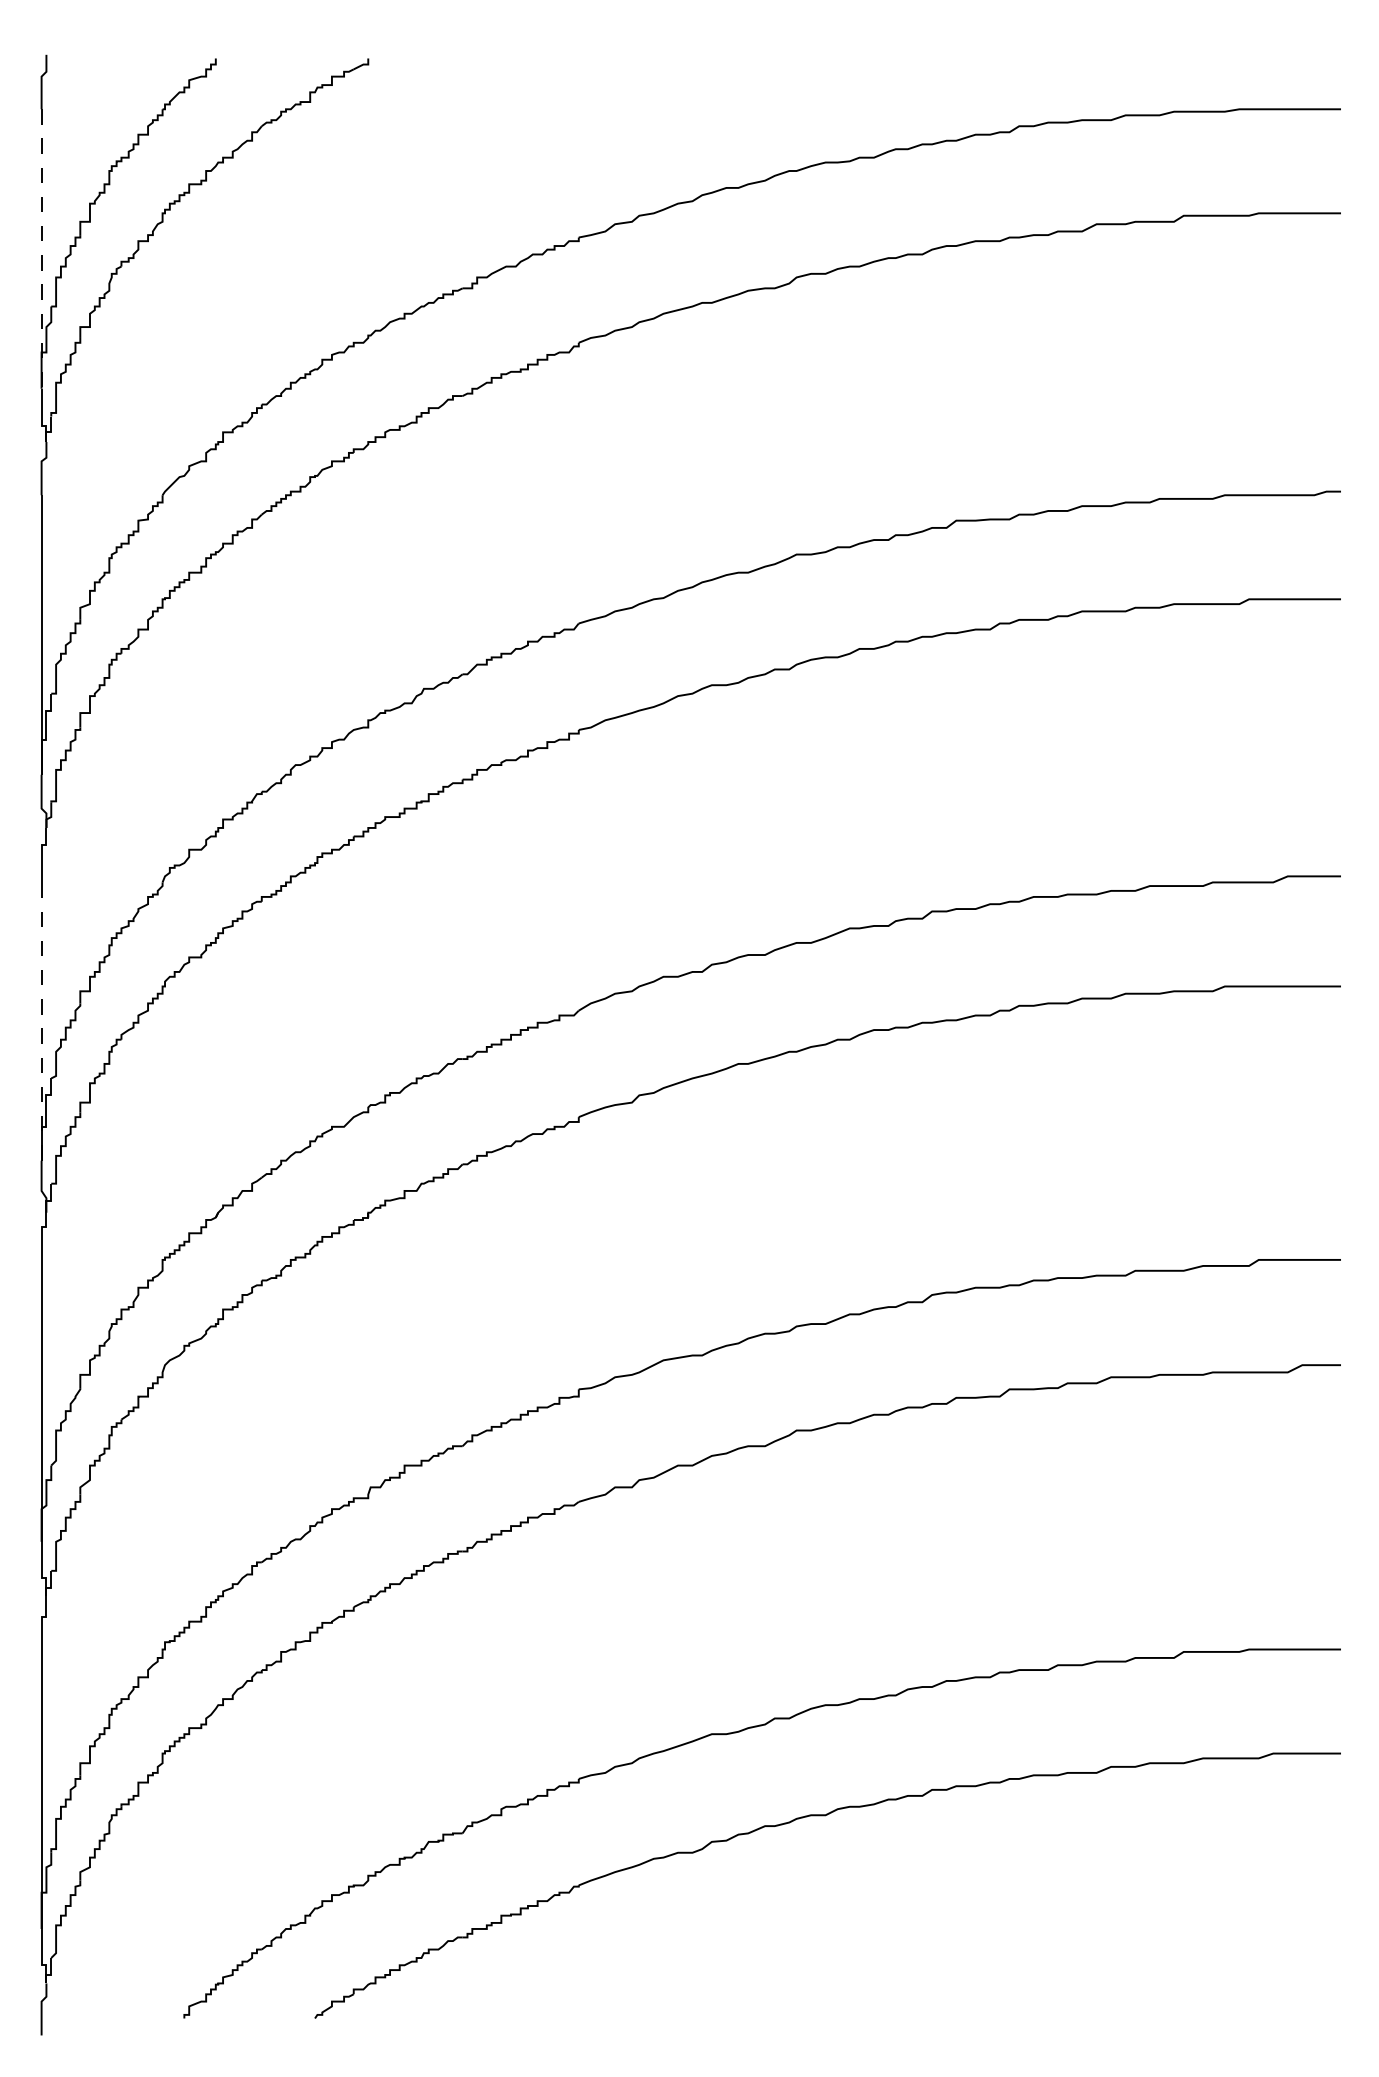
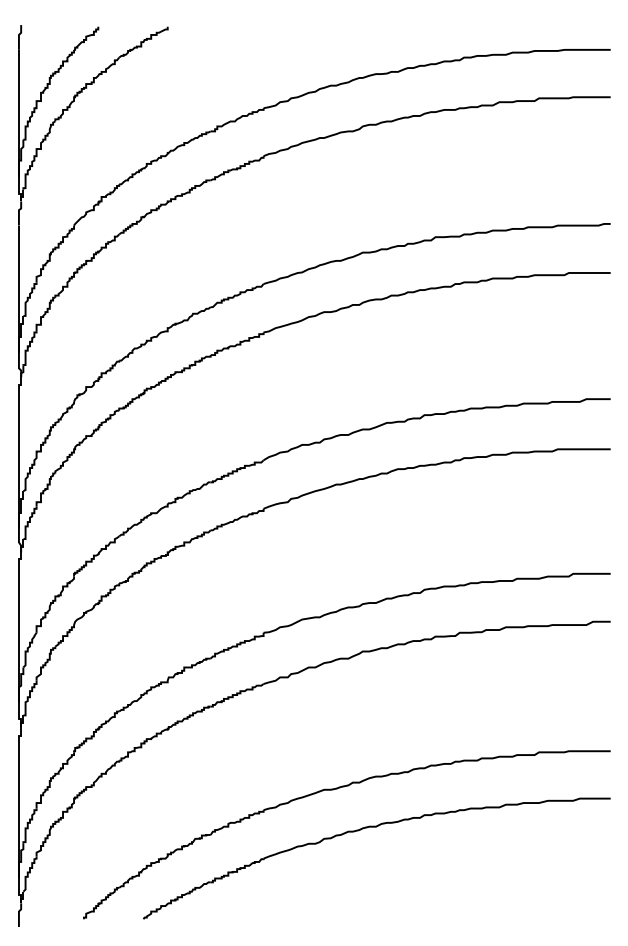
line: (40, 249) -> (18, 113), dashed -> solid
line: (40, 1022) -> (18, 465), dashed -> solid

